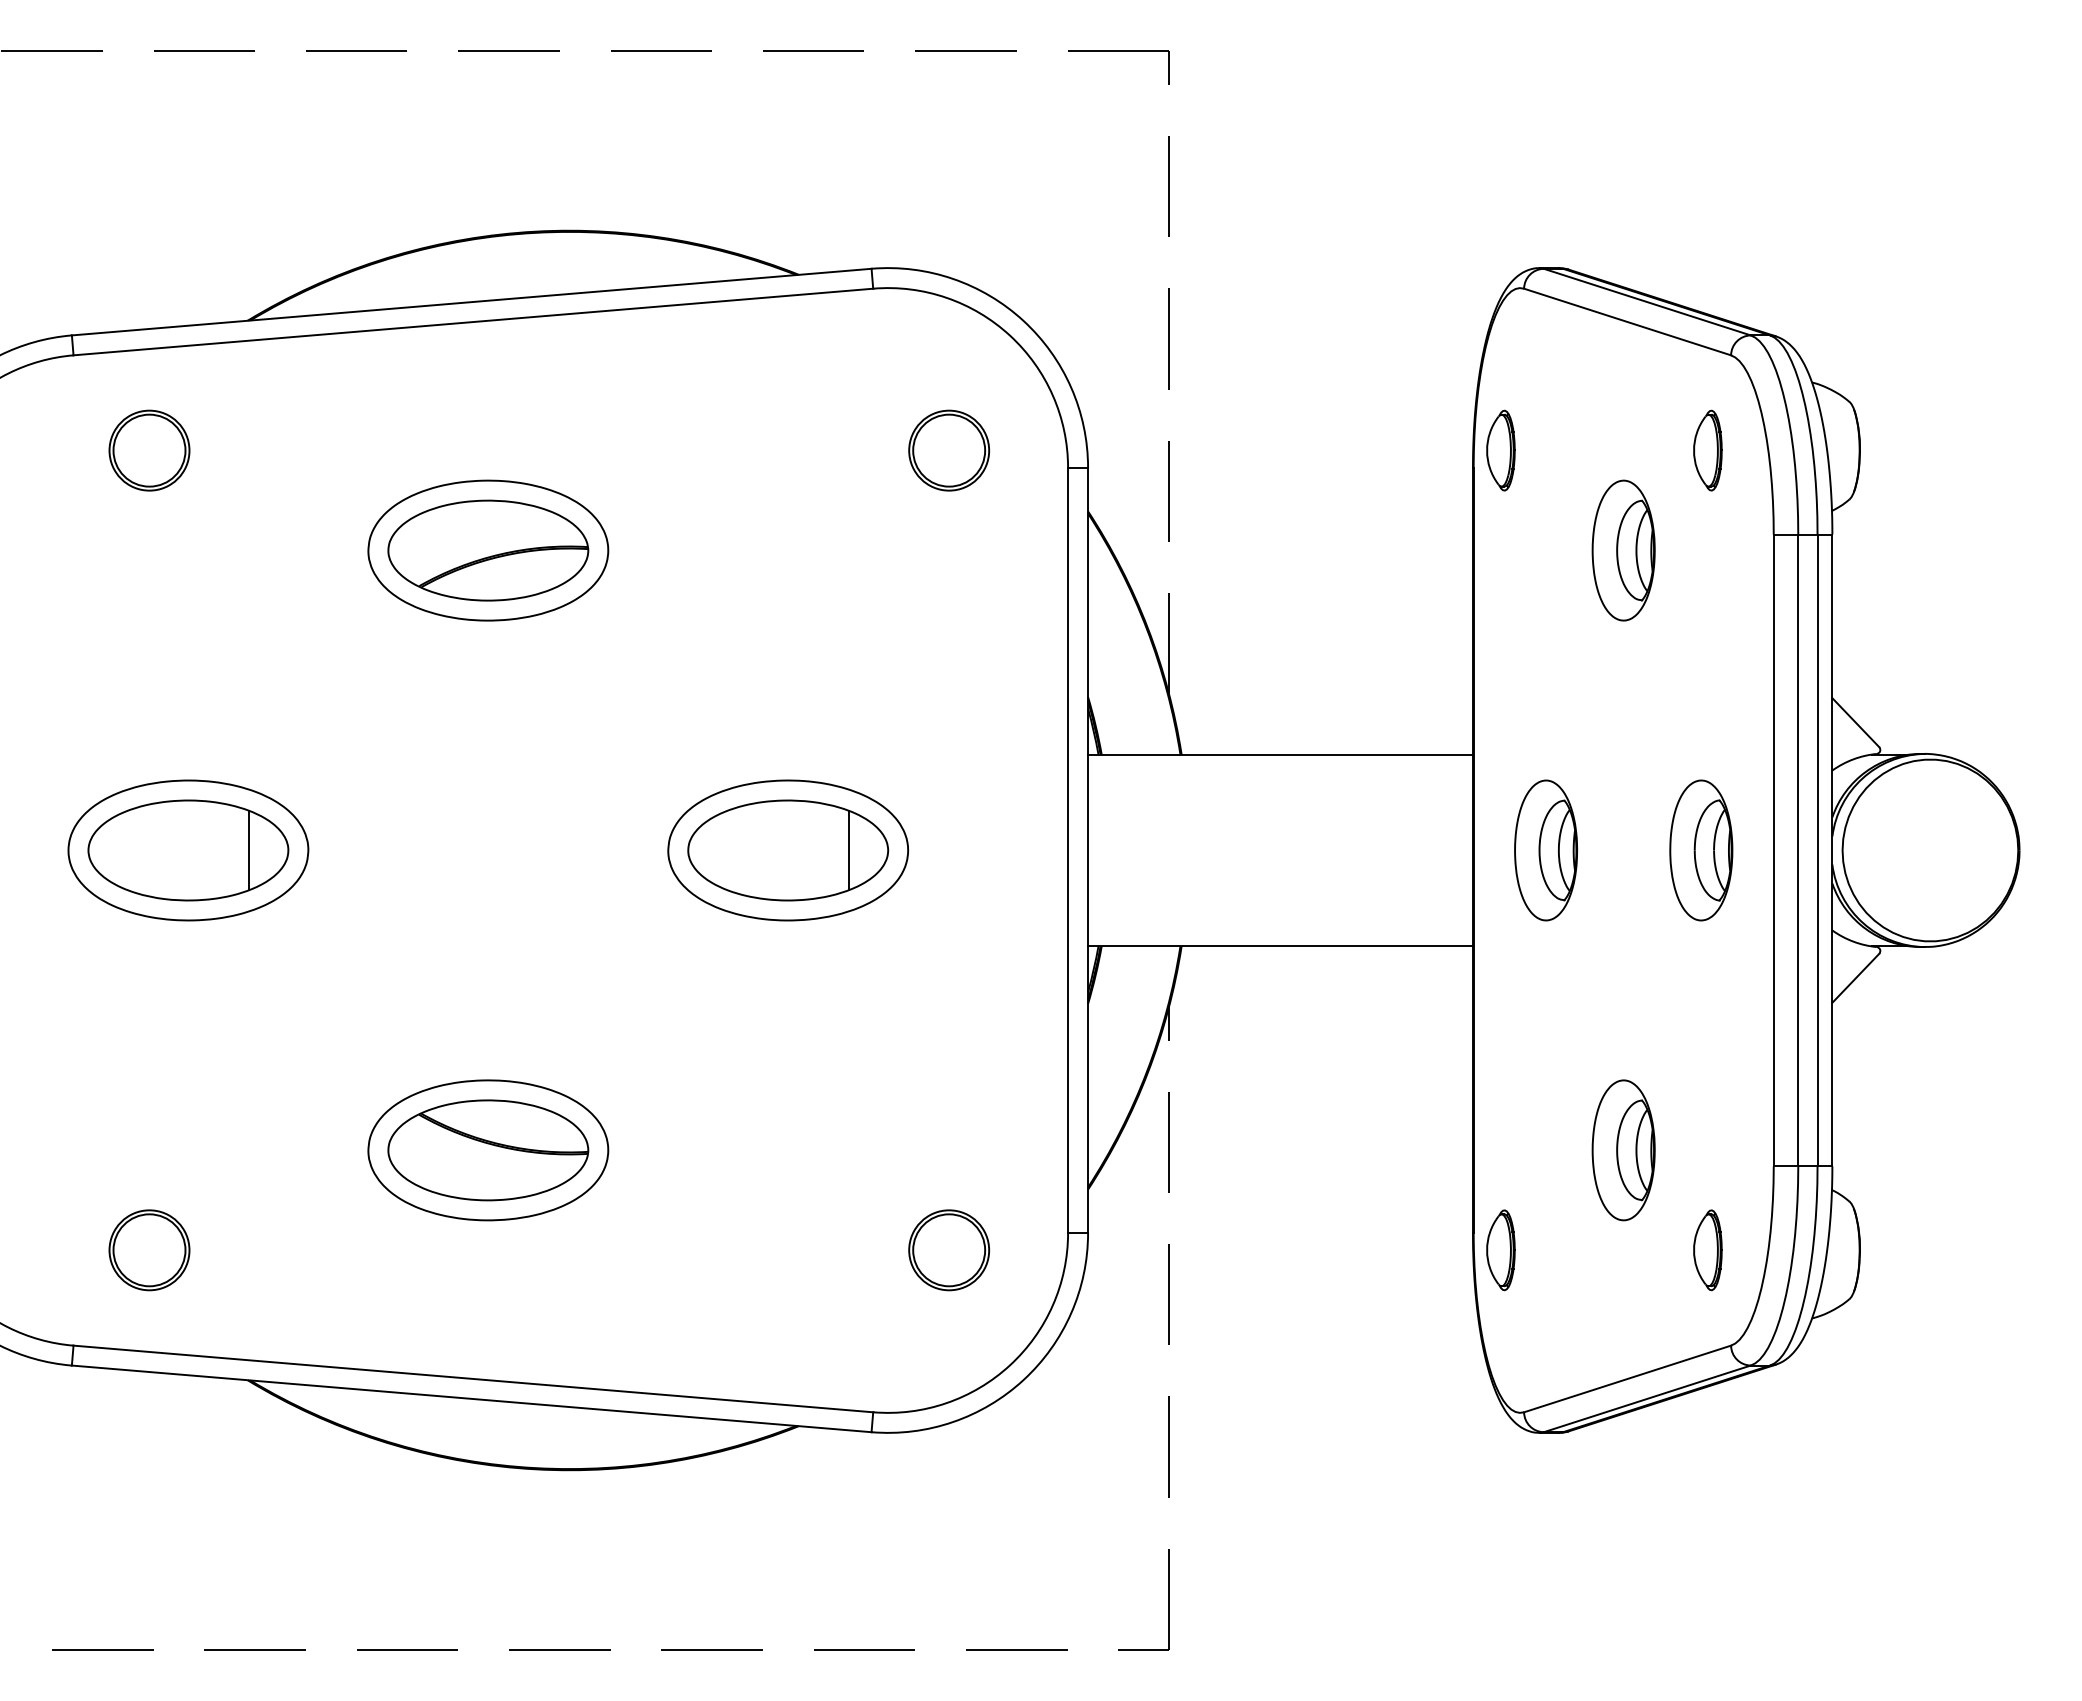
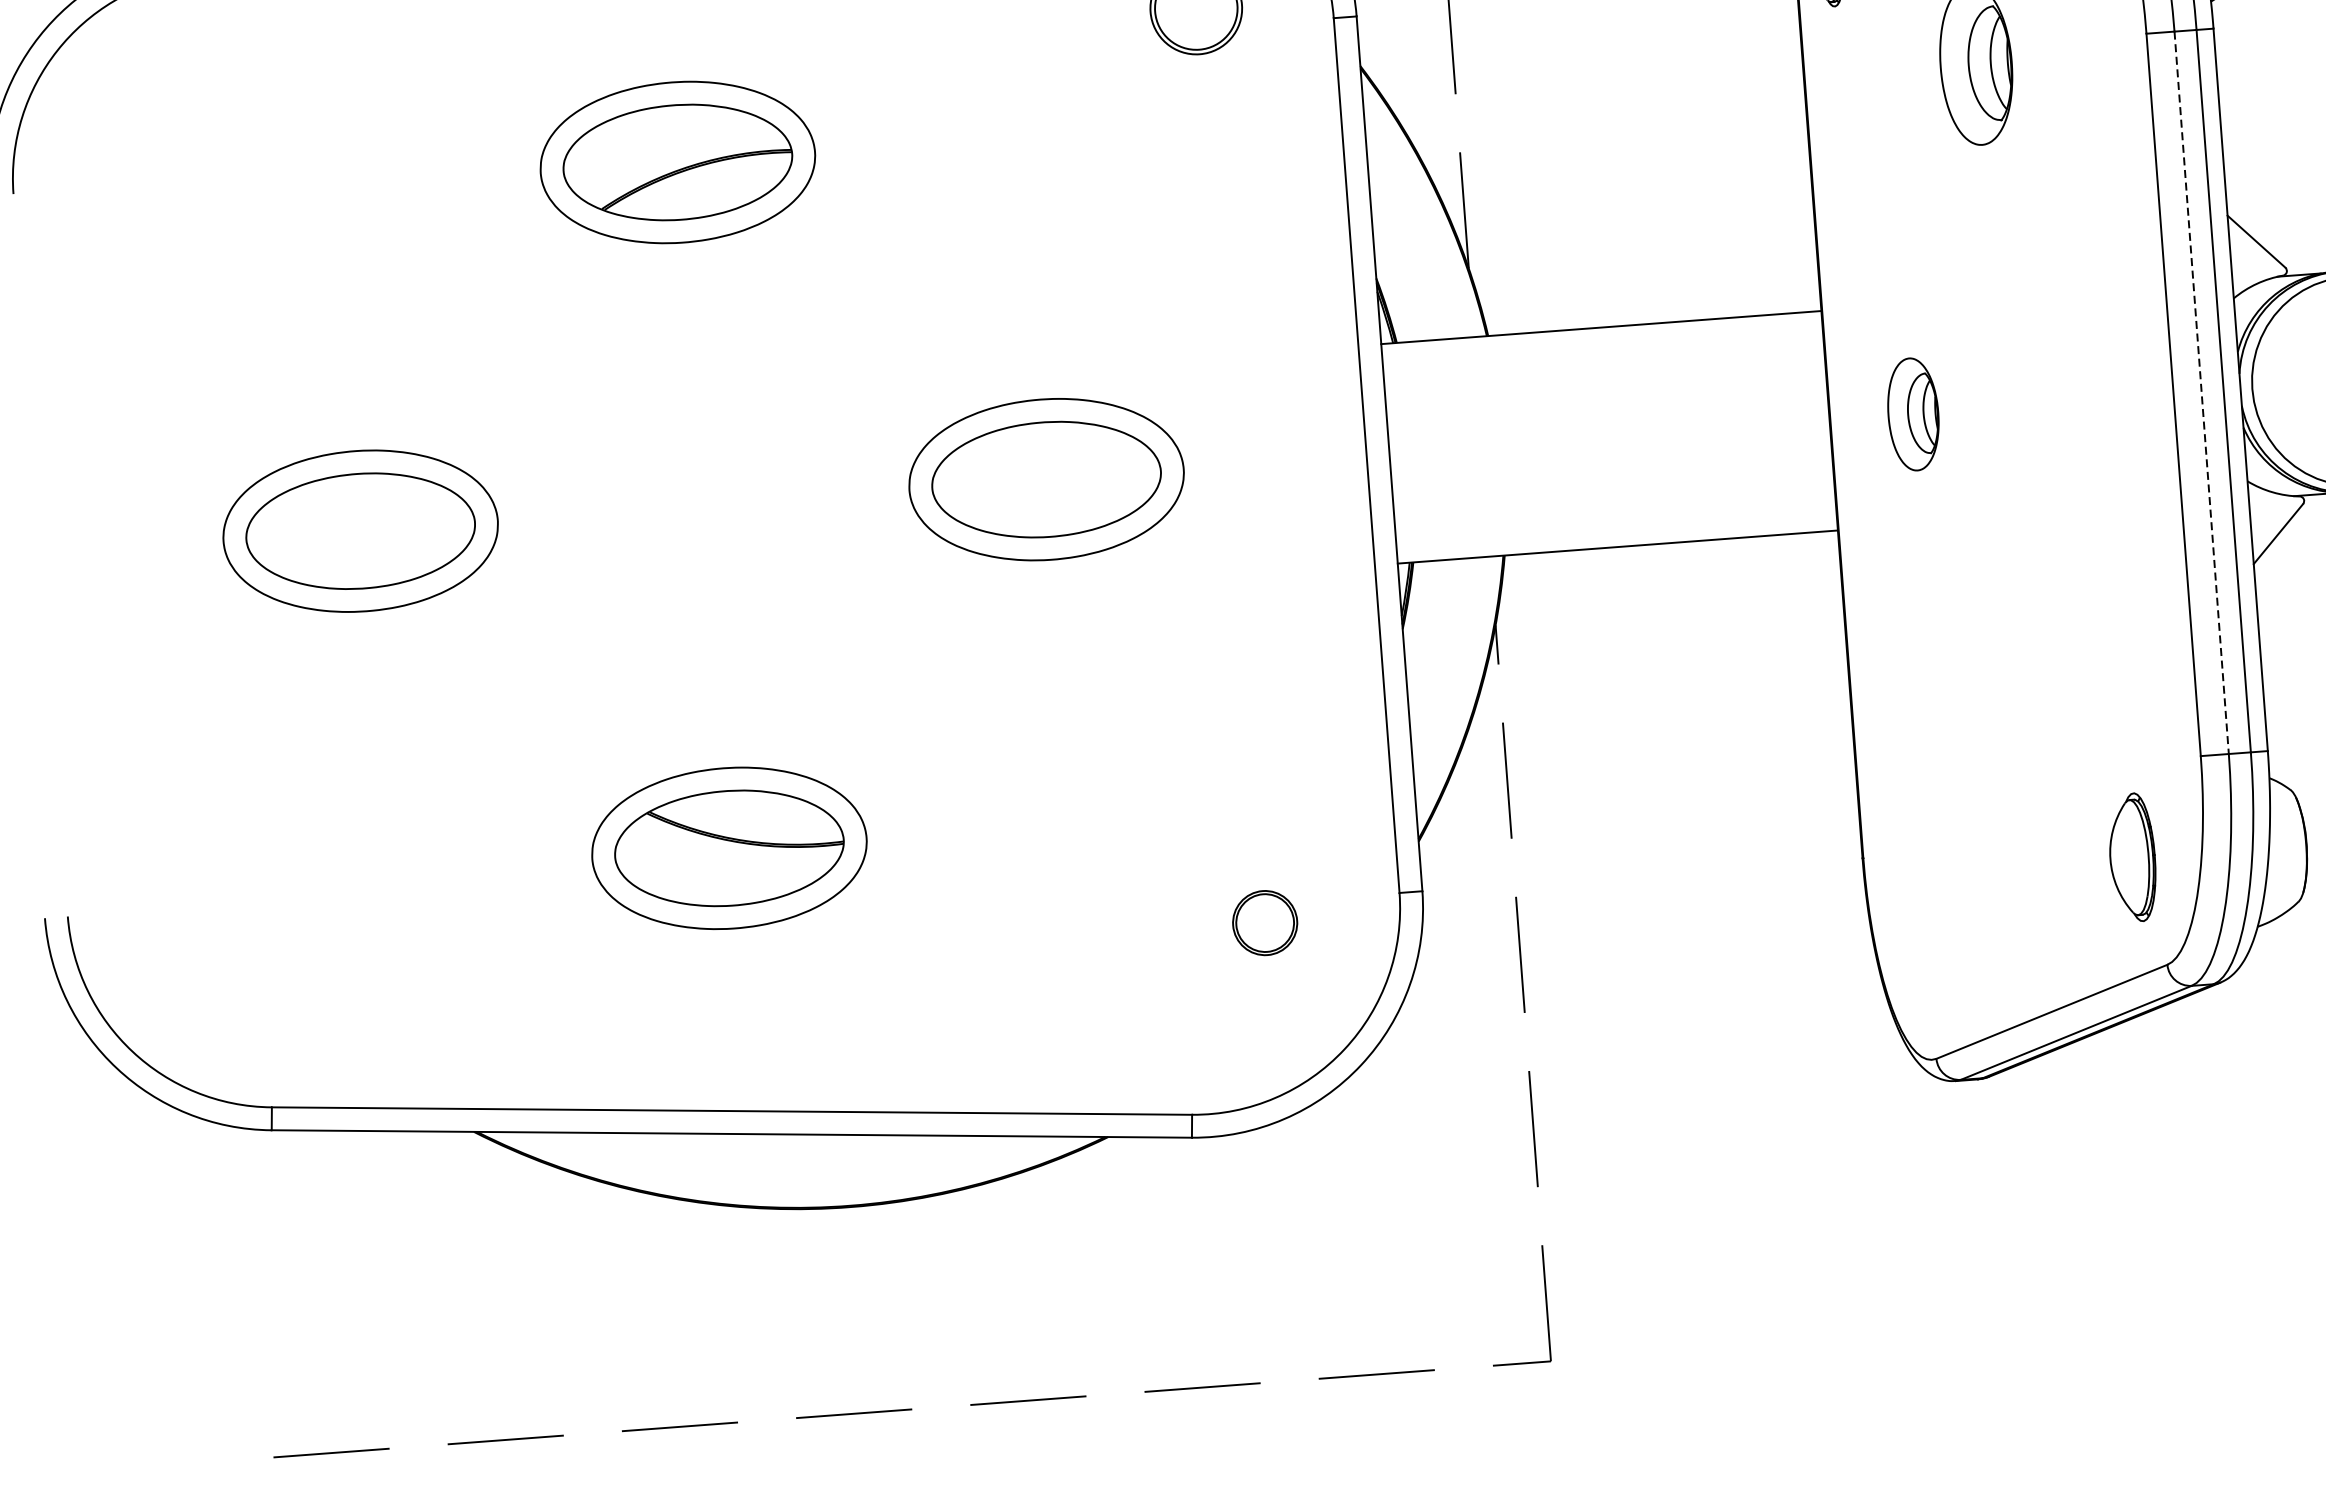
part: (149, 450) -> (281, 77), removed
line: (249, 849) -> (430, 524), removed
line: (849, 850) -> (1116, 474), removed
part: (1546, 850) -> (1913, 414), size x0.7
part: (1701, 850) -> (2091, 401), removed
line: (1798, 850) -> (2201, 392), solid -> dashed
part: (1623, 1150) -> (2027, 750), removed
part: (149, 1250) -> (350, 992), removed
part: (949, 1250) -> (1265, 923), size x0.7
part: (1500, 1250) -> (1895, 875), removed
part: (1707, 1250) -> (2132, 858), size x1.4

